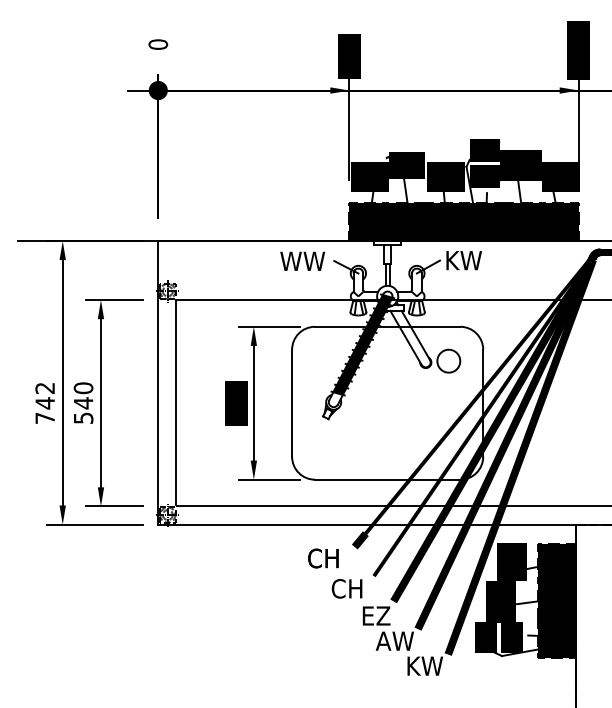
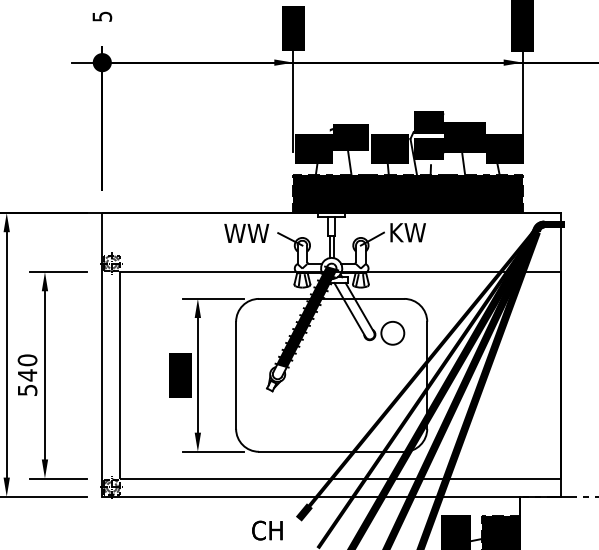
text: (158, 44) -> (102, 16), 0 -> 5

